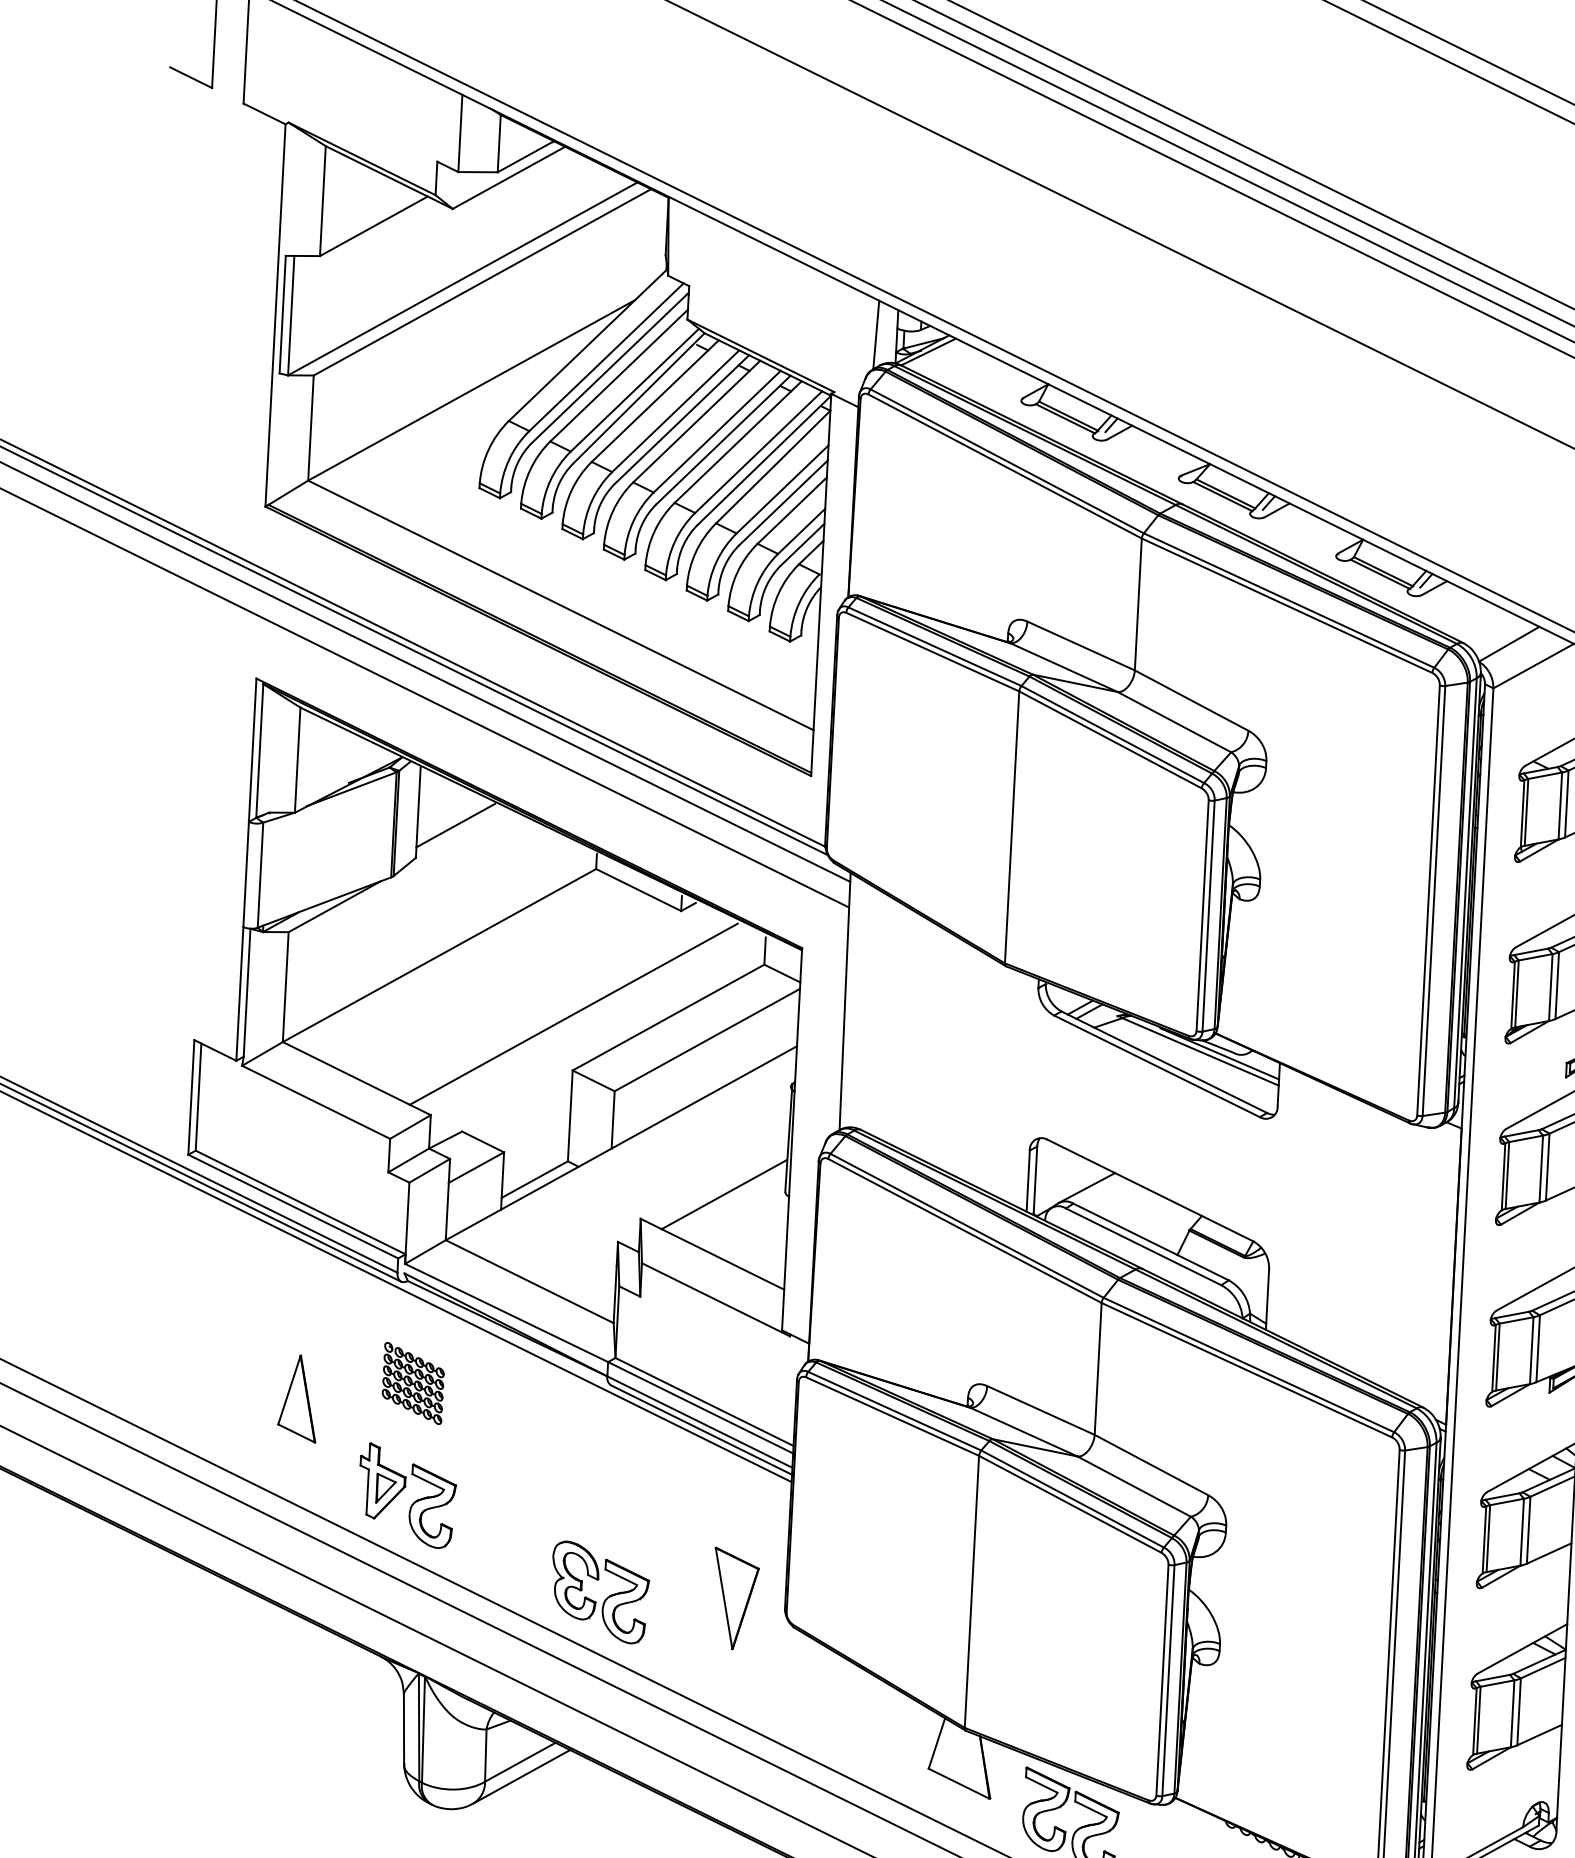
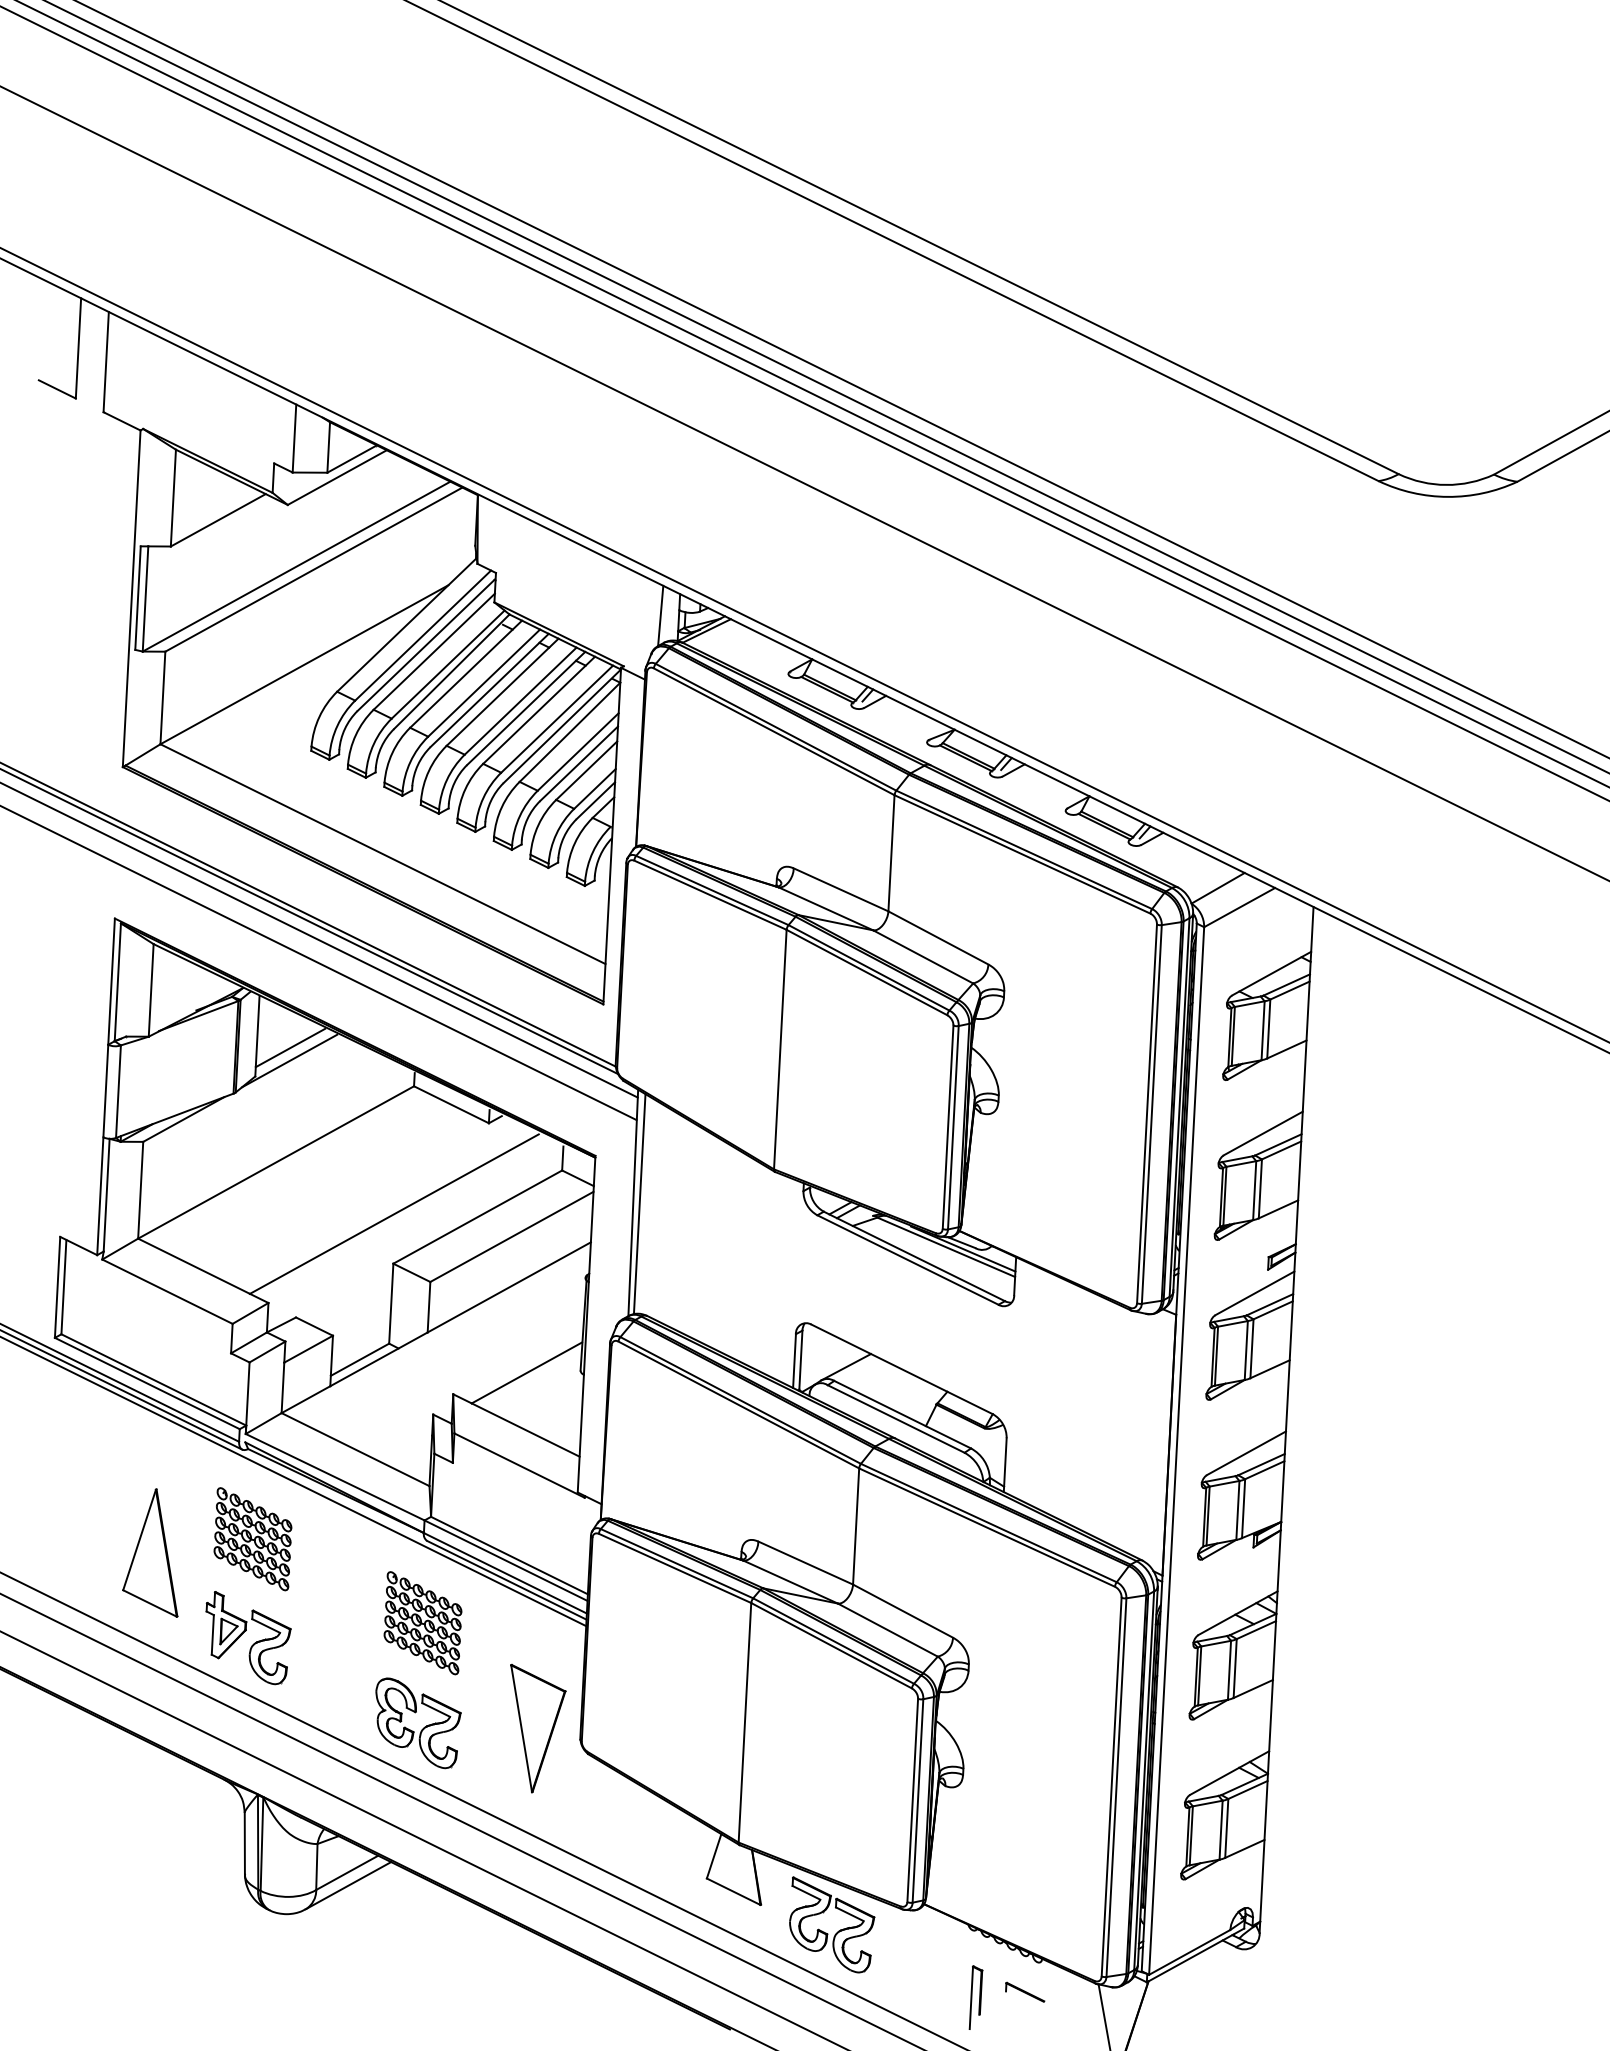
line: (454, 839) -> (289, 1060), added
line: (852, 1003) -> (639, 1204), added
part: (412, 1383) -> (252, 1539), size x1.43
part: (296, 1398) -> (150, 1552), size x1.67
part: (605, 1479) -> (422, 1623), added
part: (737, 1598) -> (538, 1728), size x1.43

